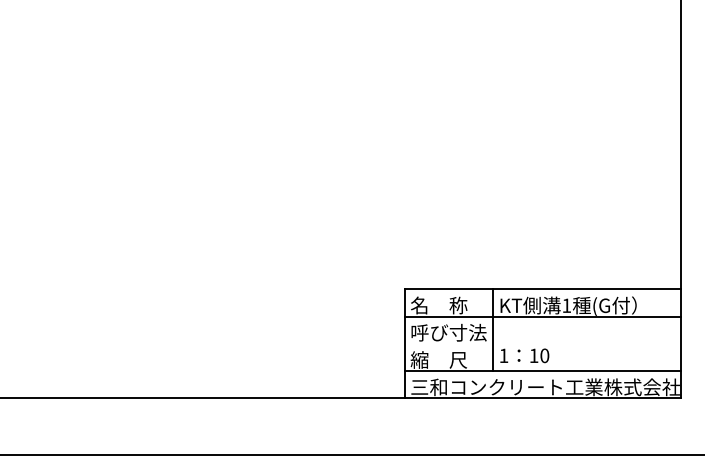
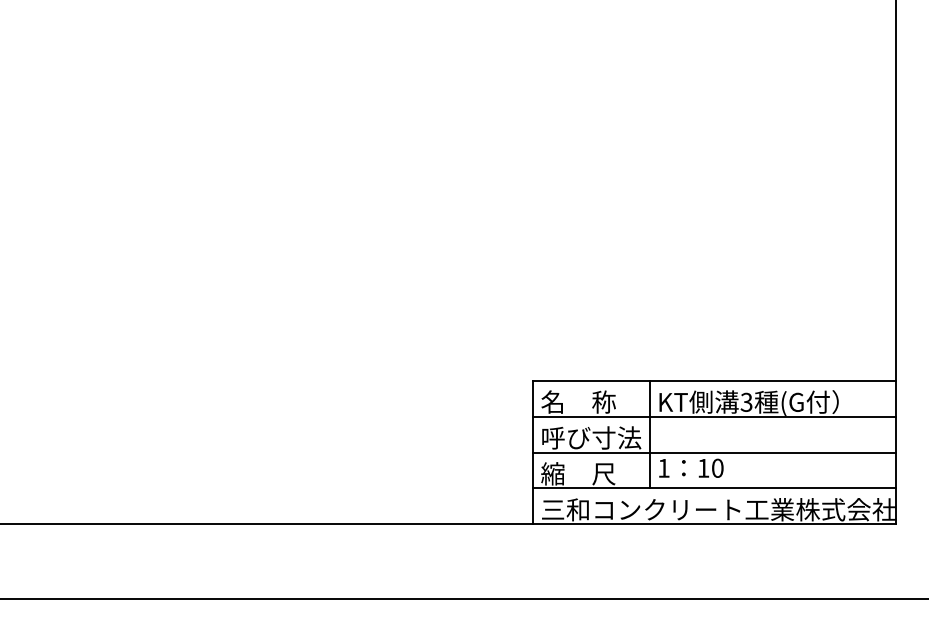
text: (566, 305) -> (746, 401), 1 -> 3
line: (542, 343) -> (714, 452), added

